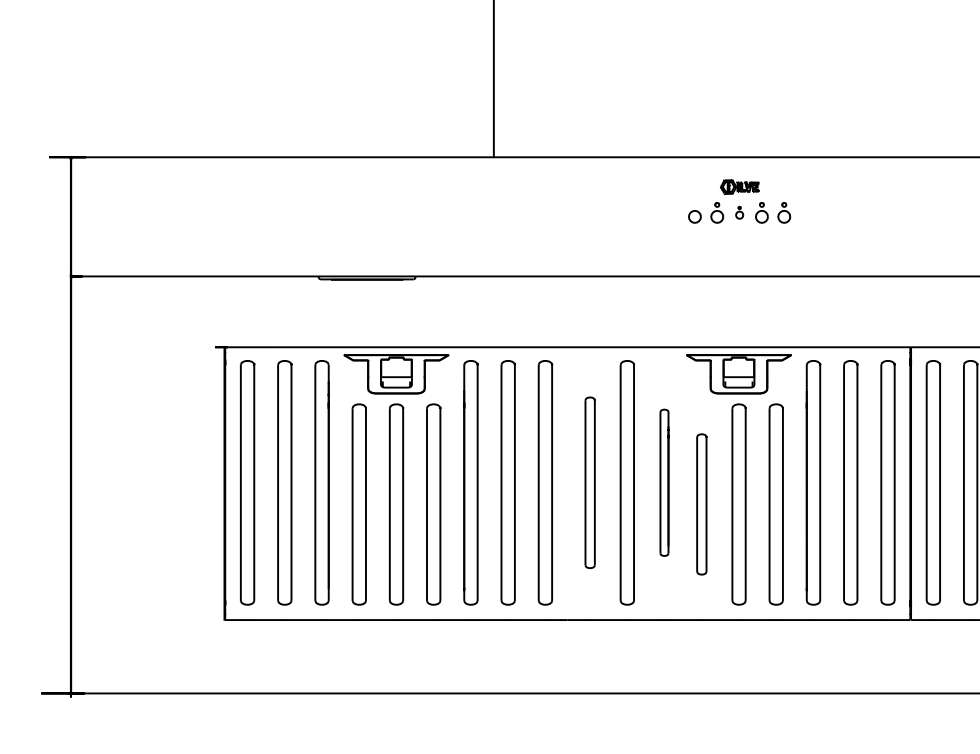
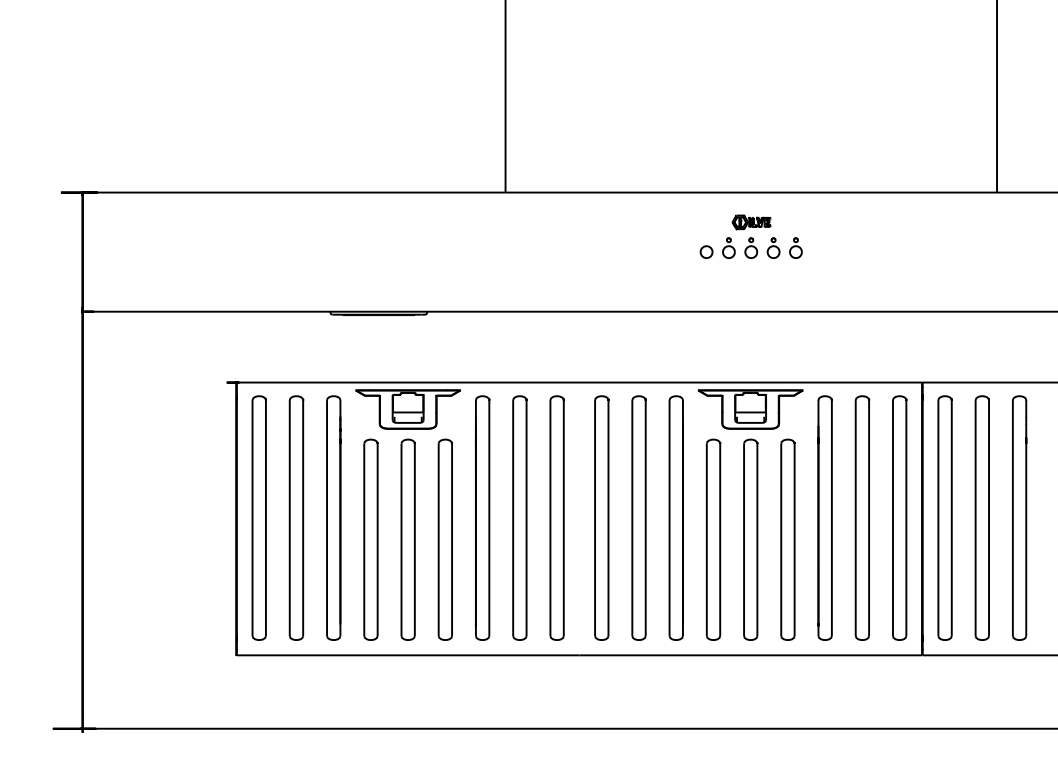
part: (739, 212) -> (751, 247), size x1.67
part: (589, 482) -> (601, 517), size x1.43
part: (663, 482) -> (675, 517), size x1.67
part: (701, 504) -> (713, 539), size x1.43

